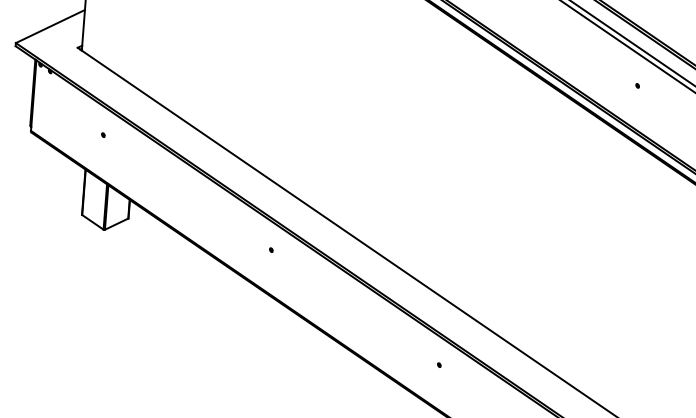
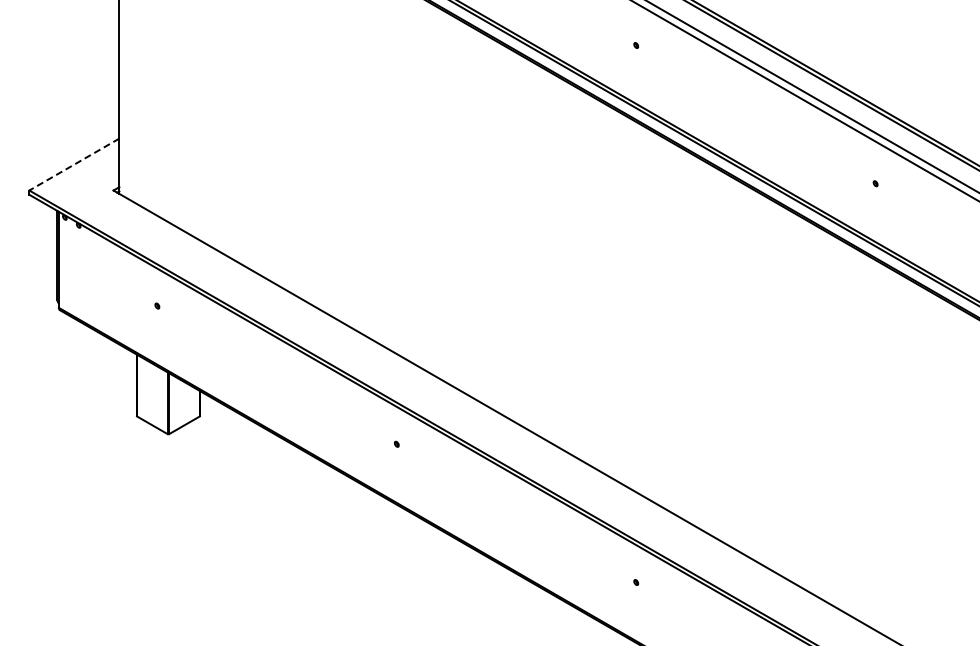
line: (50, 26) -> (74, 164), solid -> dashed

